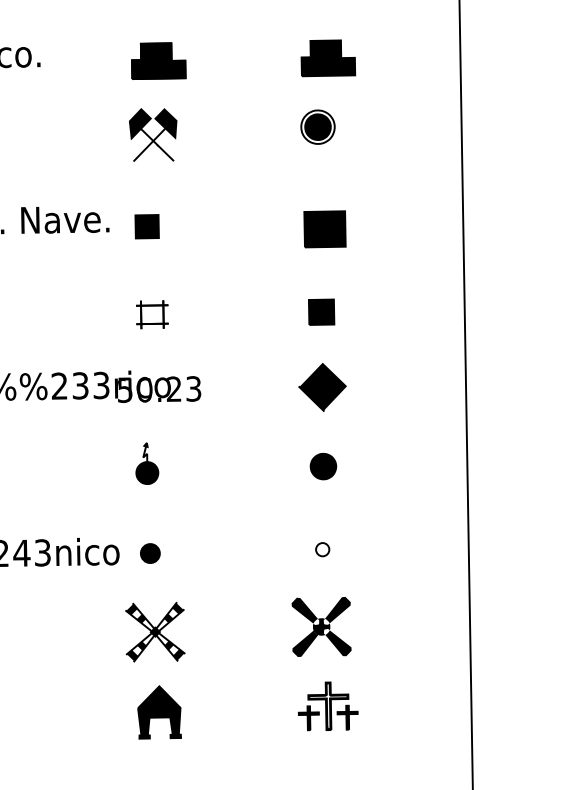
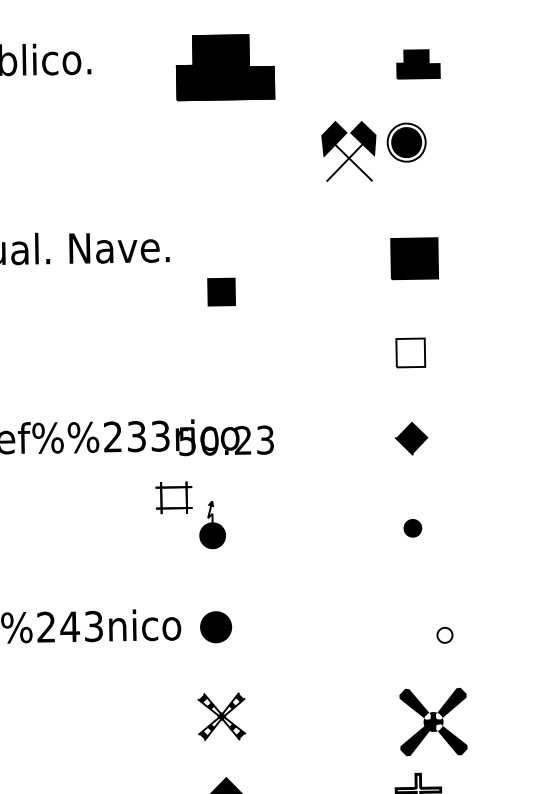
part: (328, 58) -> (418, 64), size x0.7
part: (158, 60) -> (225, 66), size x1.6
part: (153, 134) -> (349, 150), moved
part: (146, 226) -> (220, 291), moved
fill: (321, 311) -> (410, 352), removed
part: (152, 314) -> (174, 497), moved
part: (322, 387) -> (411, 438), size x0.6
part: (323, 466) -> (412, 528), size x0.6
part: (322, 549) -> (444, 635), moved
part: (150, 553) -> (216, 627), size x1.4
part: (321, 626) -> (433, 721), moved
part: (155, 632) -> (221, 716), size x0.7

